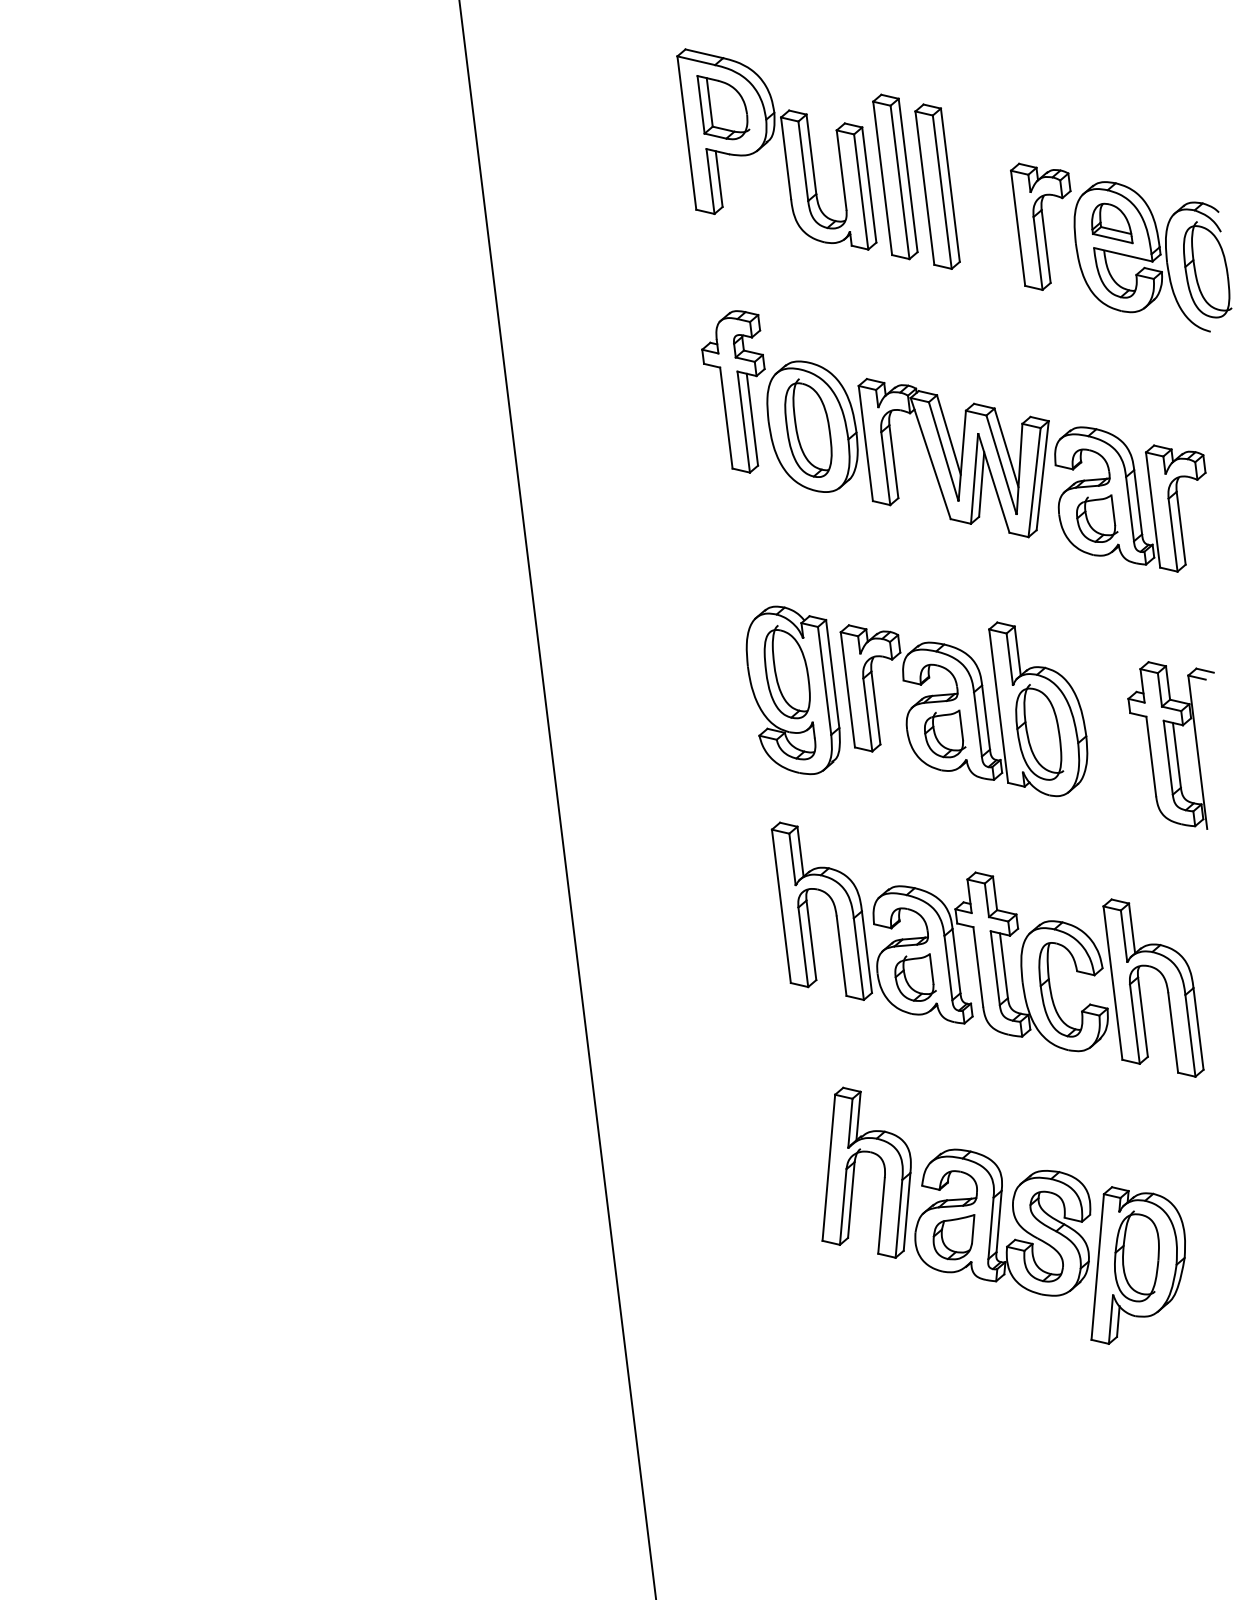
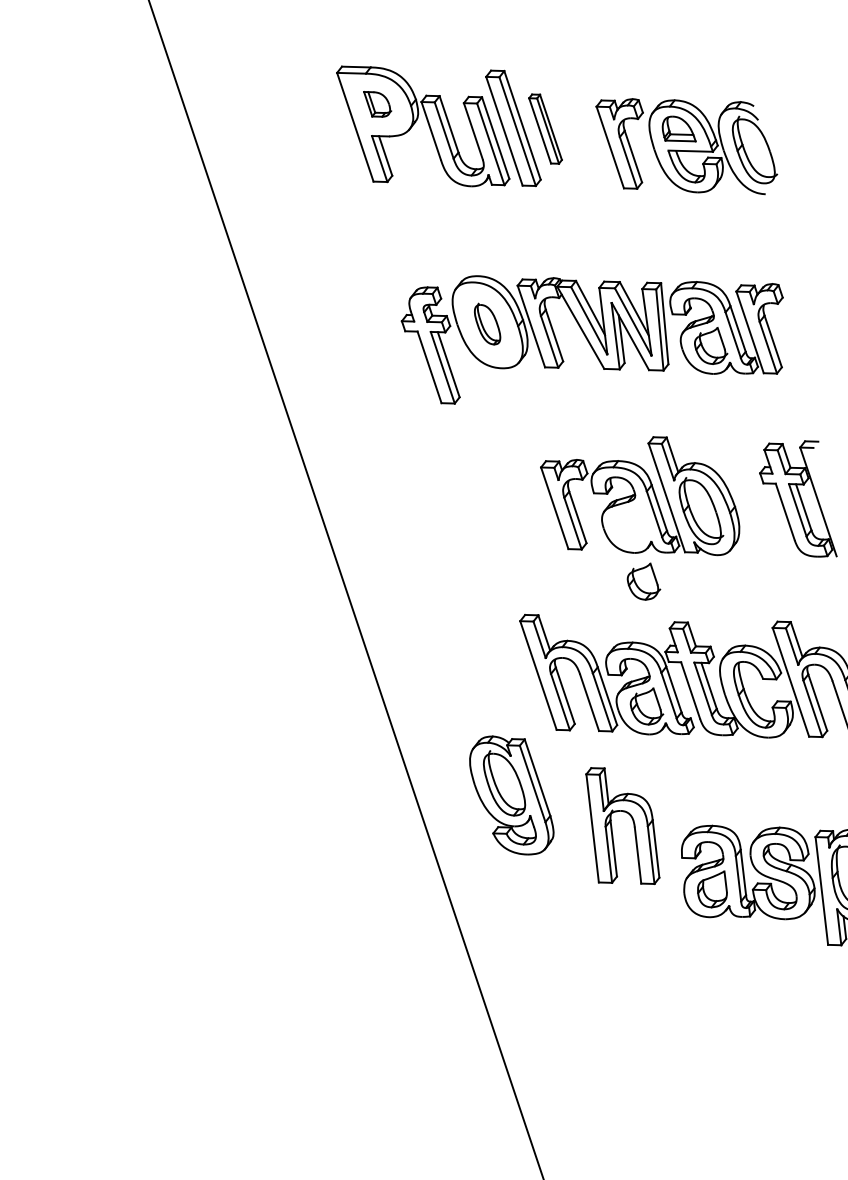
part: (723, 107) -> (378, 103), size x0.6
part: (937, 186) -> (545, 129), size x0.6
part: (733, 391) -> (430, 346), moved
part: (808, 427) -> (487, 323), size x0.6
part: (792, 690) -> (510, 795), moved
part: (945, 733) -> (643, 582), moved
part: (854, 1172) -> (611, 828), moved

